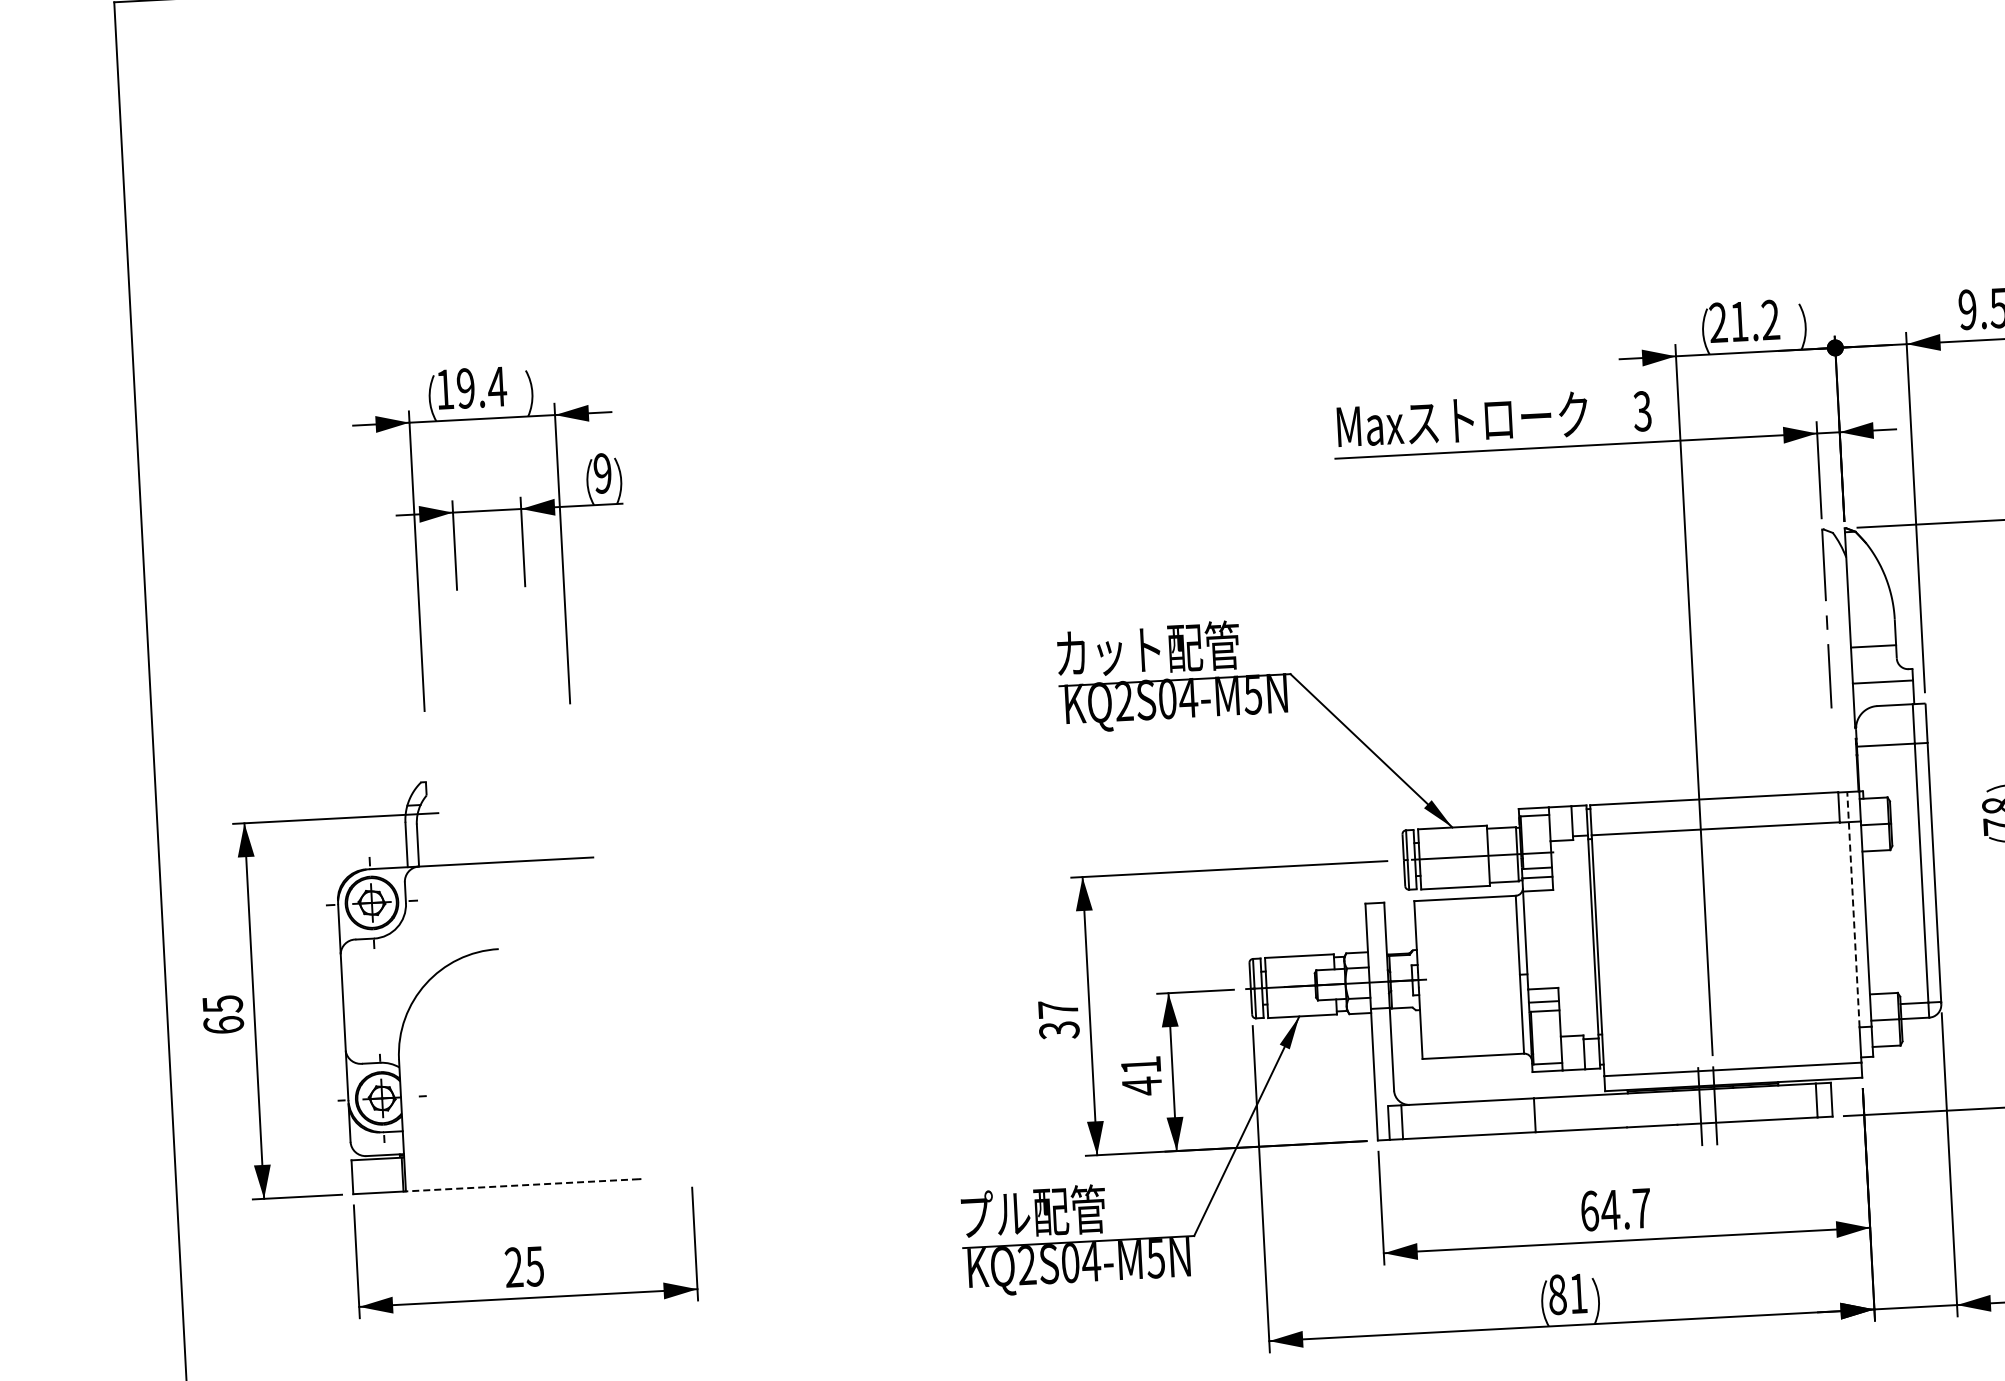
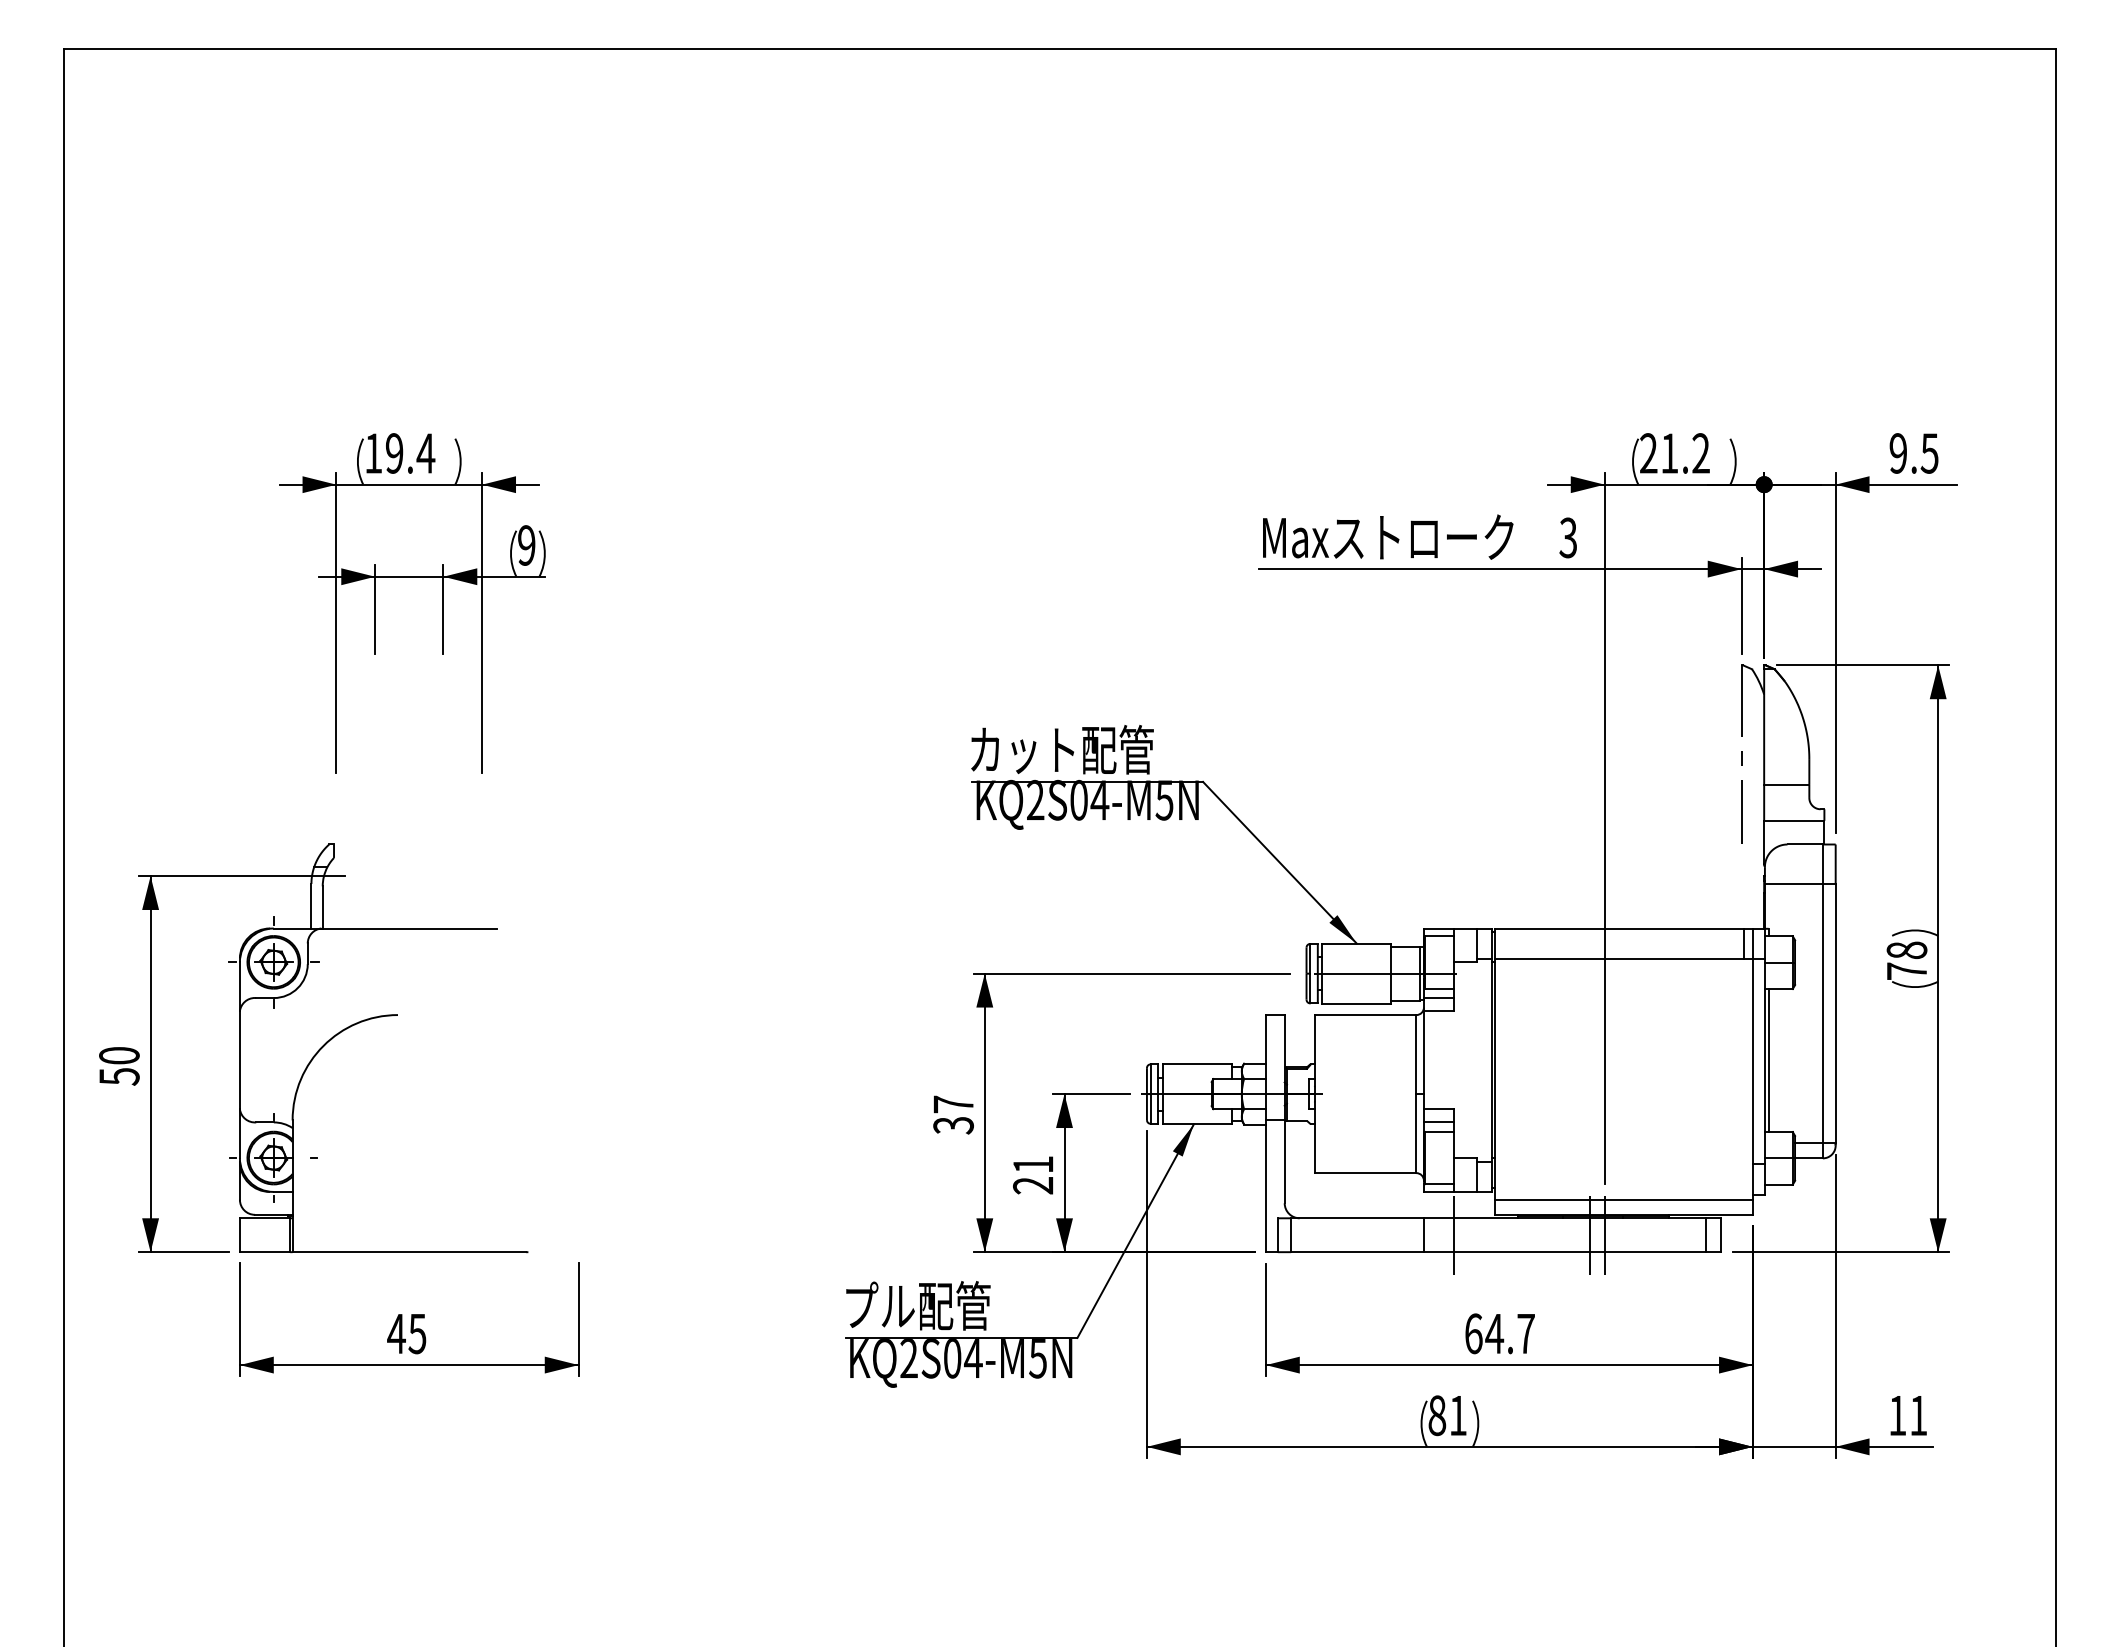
line: (1853, 909) -> (1752, 1046), dashed -> solid
line: (1869, 922) -> (1768, 1060), added
text: (223, 1015) -> (119, 1066), 65 -> 50
text: (1142, 1086) -> (1033, 1185), 41 -> 21
line: (1565, 1112) -> (1454, 1234), added
line: (522, 1185) -> (409, 1252), dashed -> solid
text: (513, 1267) -> (396, 1333), 25 -> 45

